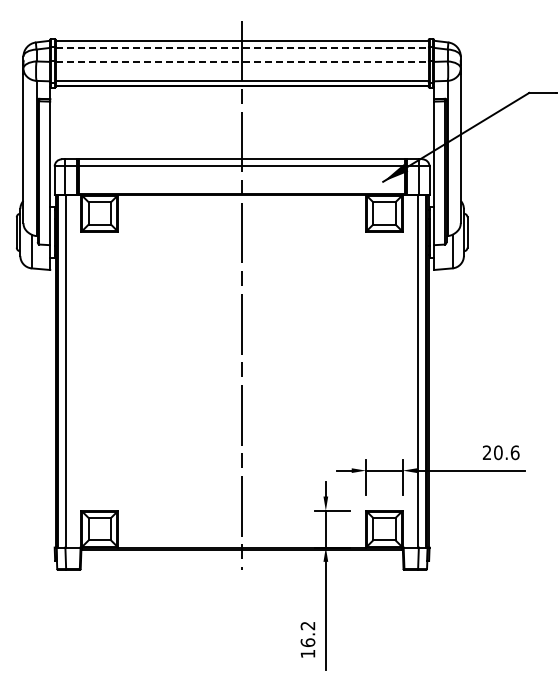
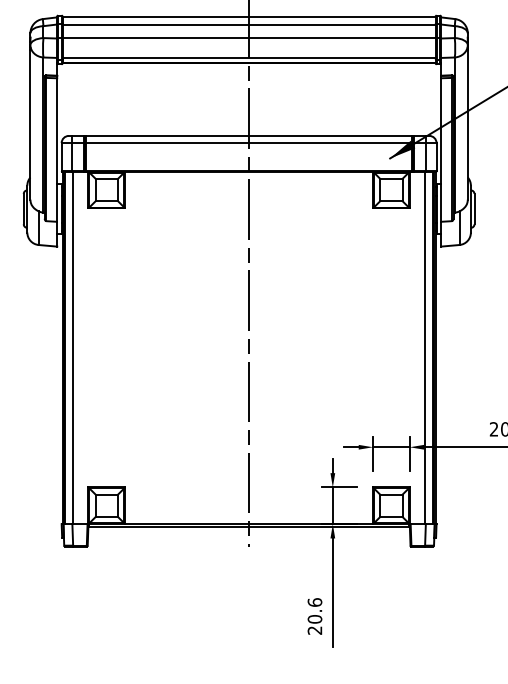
line: (242, 47) -> (249, 24), dashed -> solid
line: (242, 61) -> (249, 38), dashed -> solid
text: (307, 639) -> (314, 616), 16.2 -> 20.6

